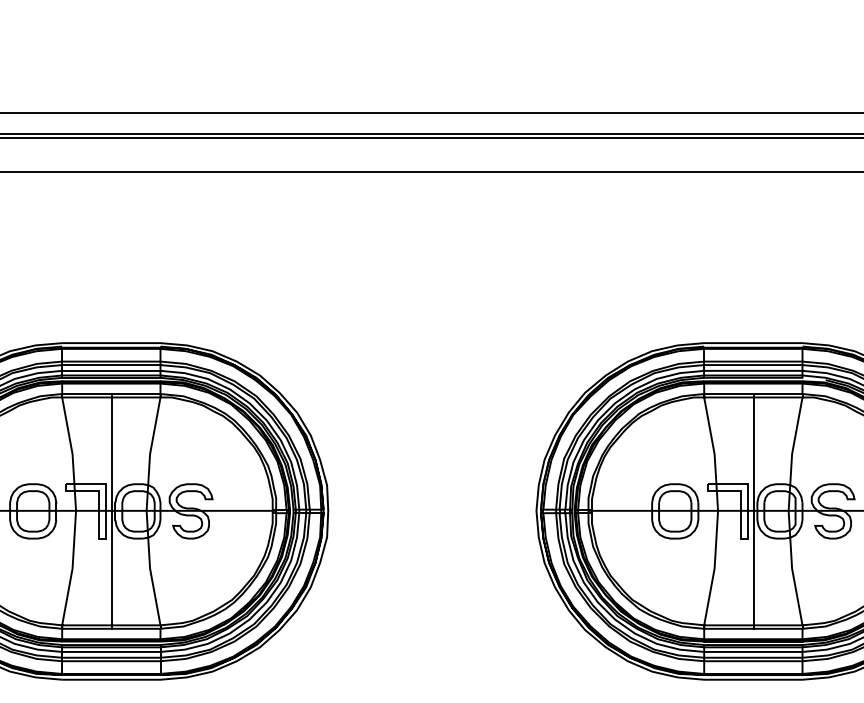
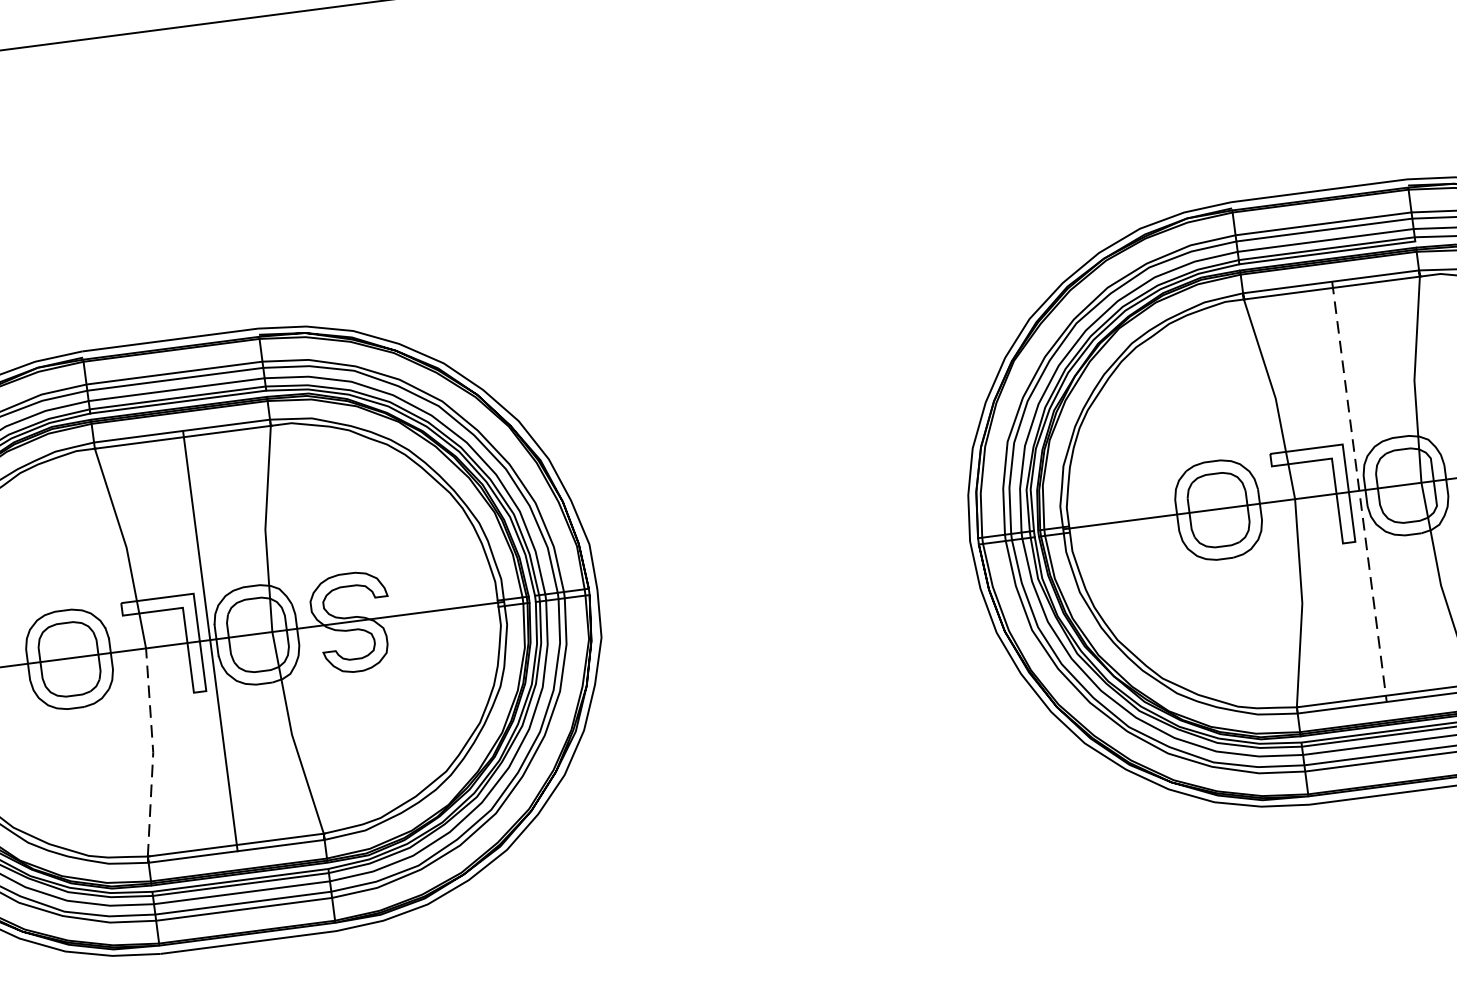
line: (753, 511) -> (1358, 492), solid -> dashed
line: (72, 568) -> (153, 752), solid -> dashed

